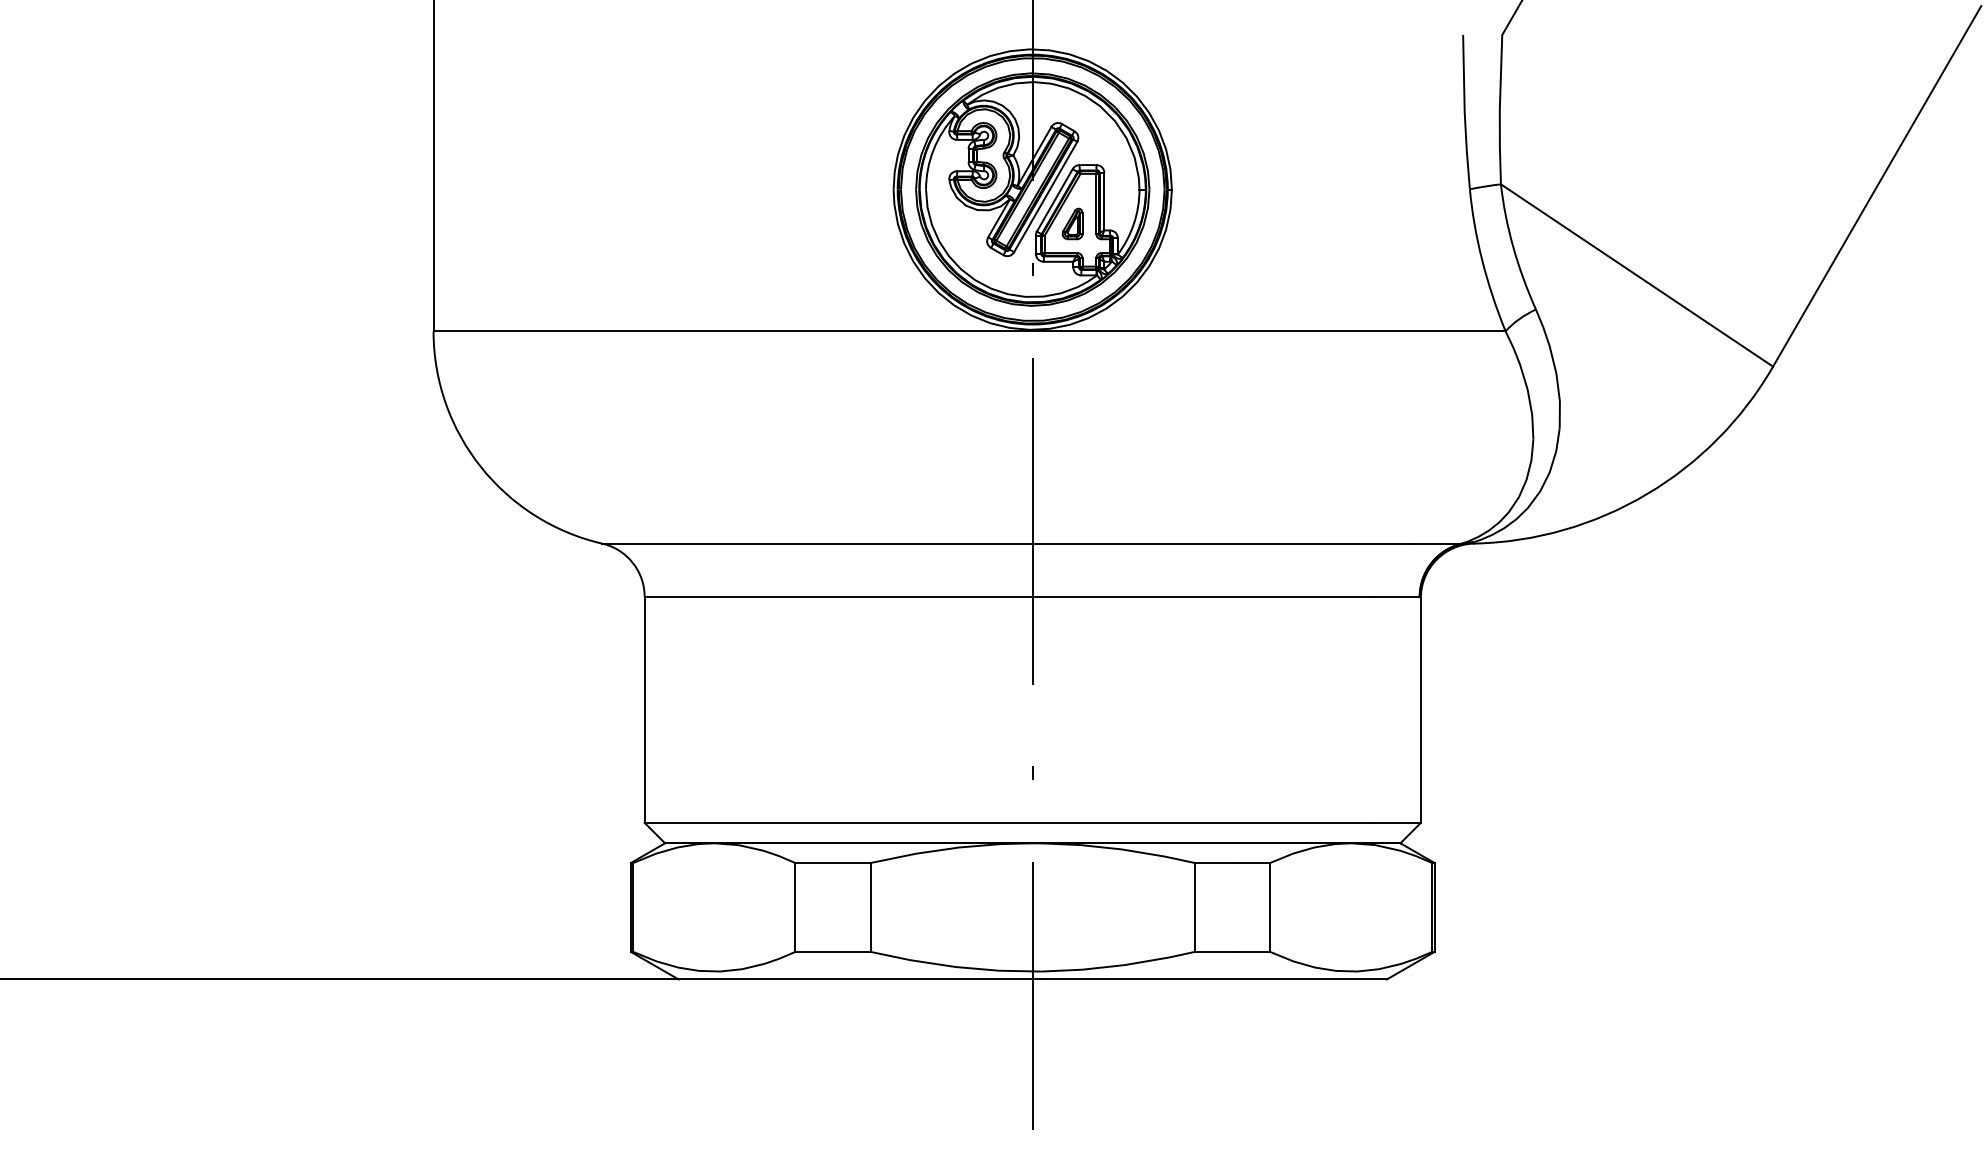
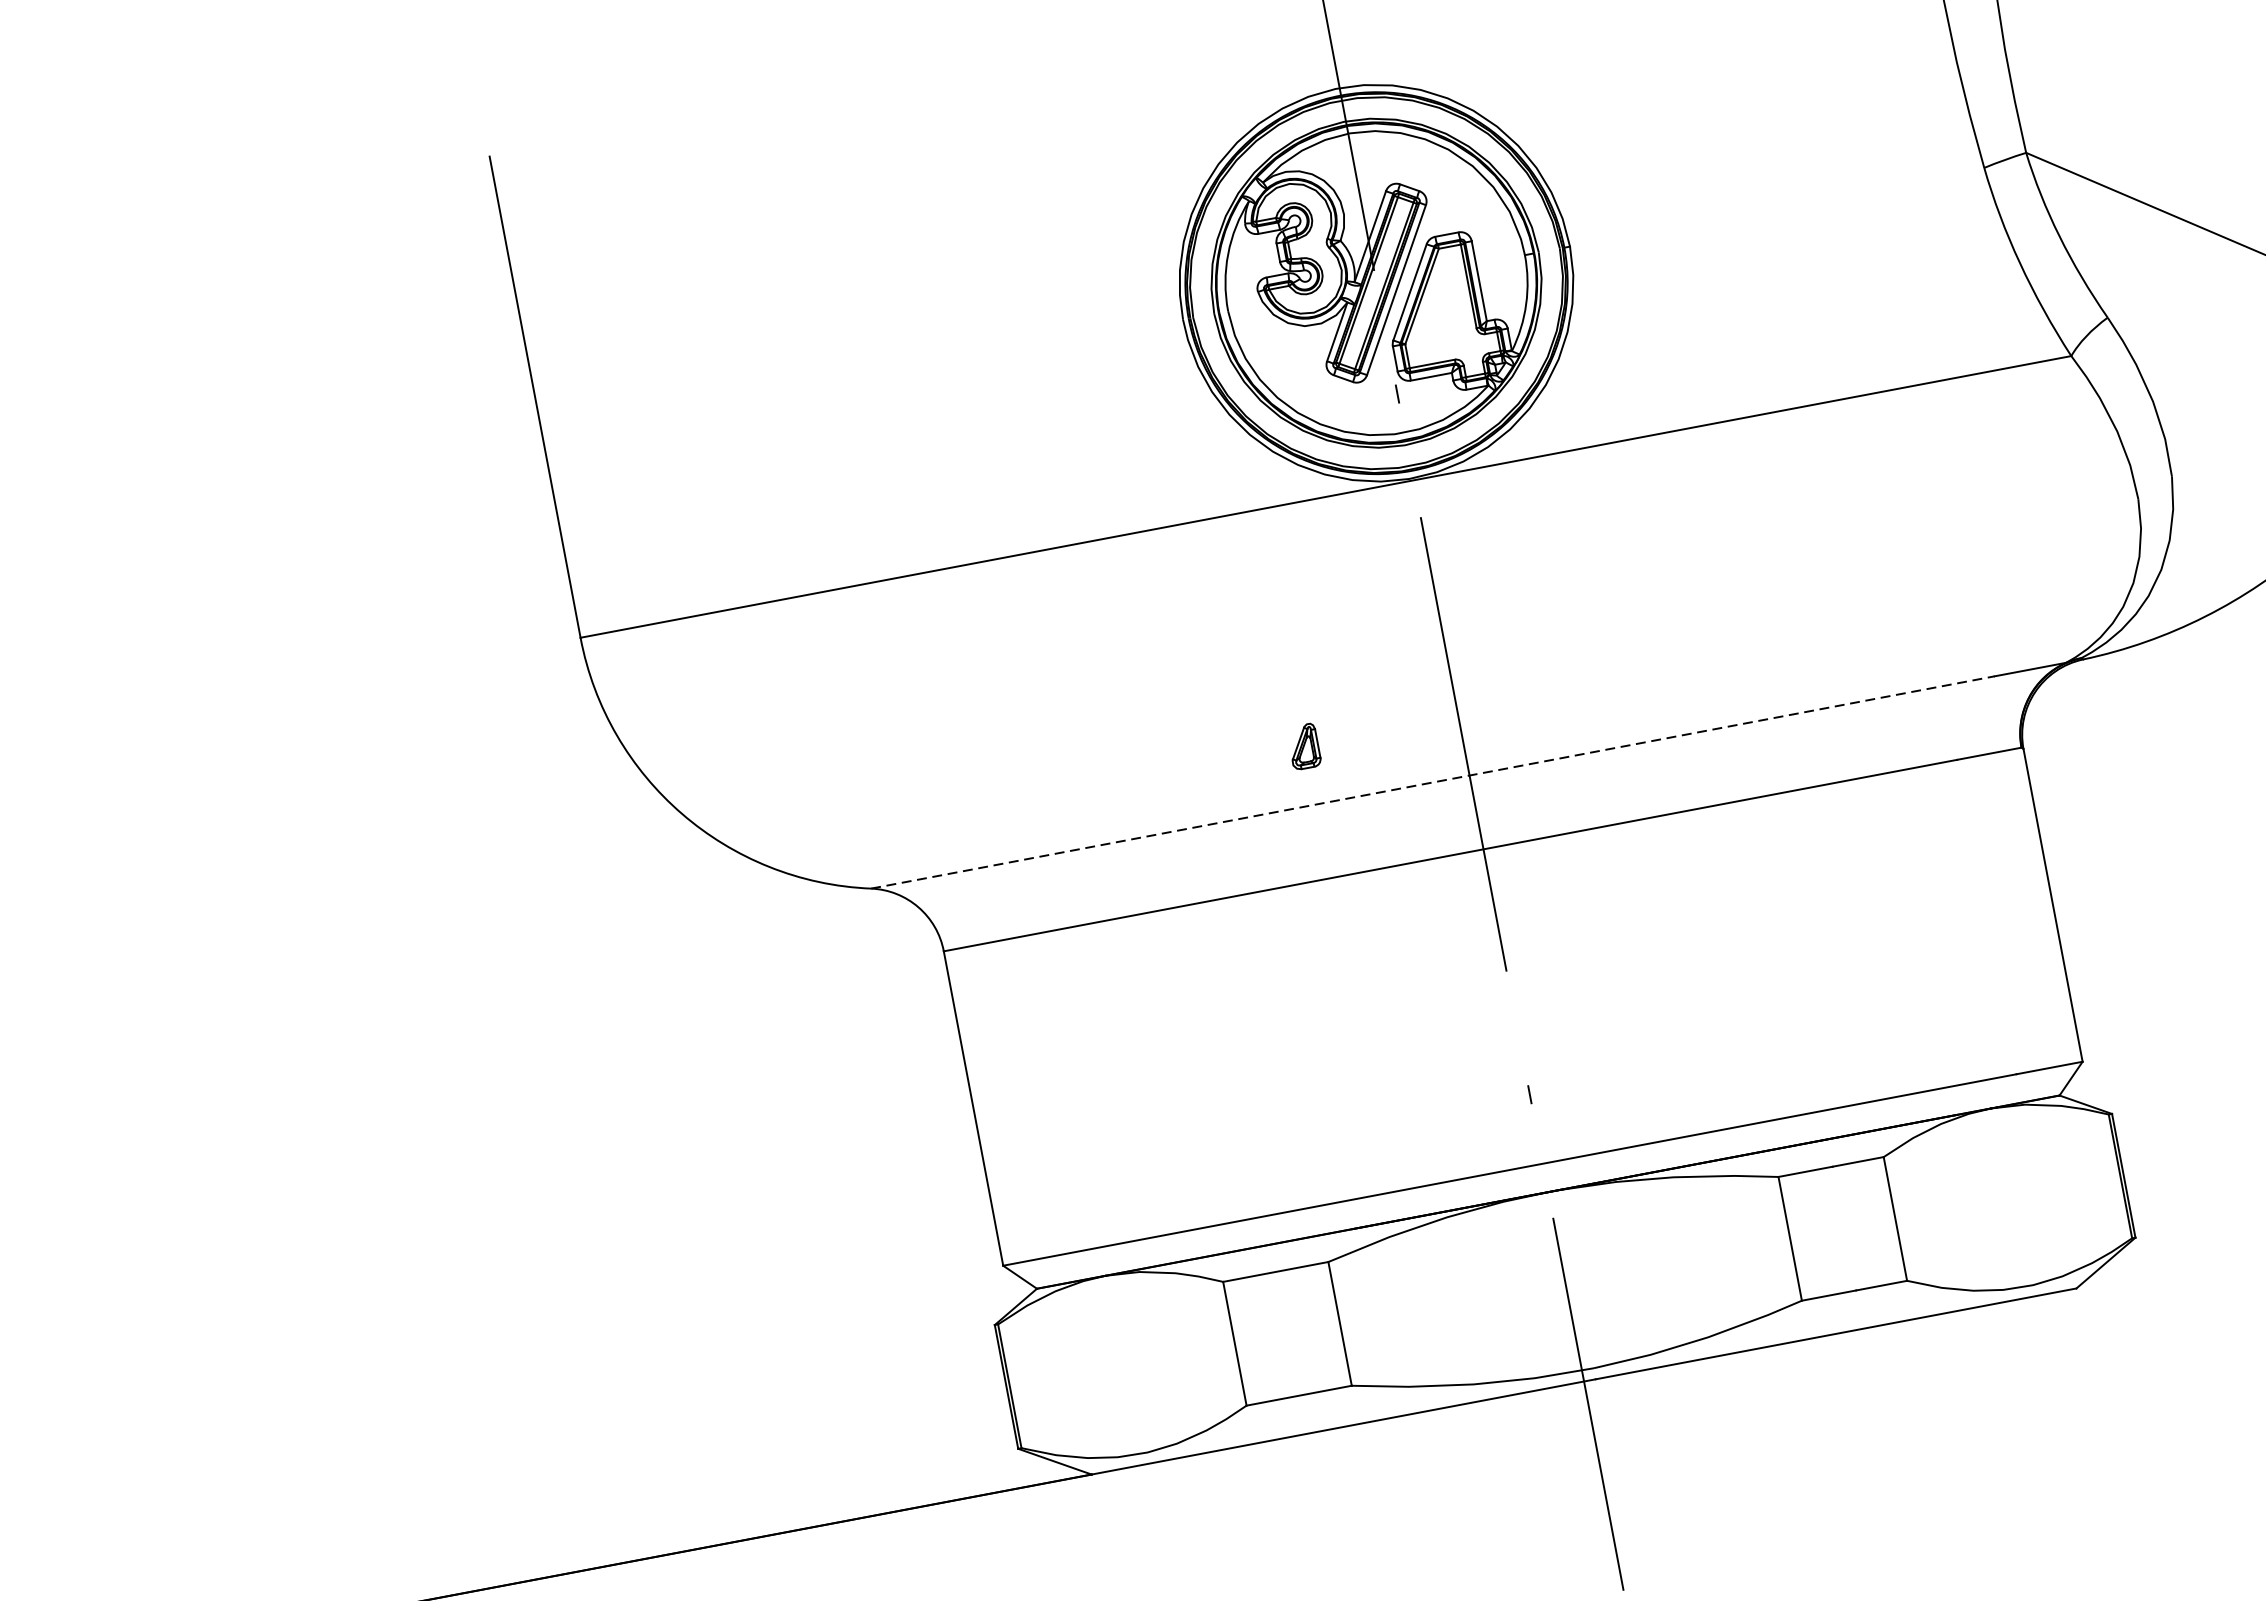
part: (1072, 223) -> (1303, 746), moved
line: (1006, 543) -> (1432, 782), solid -> dashed

